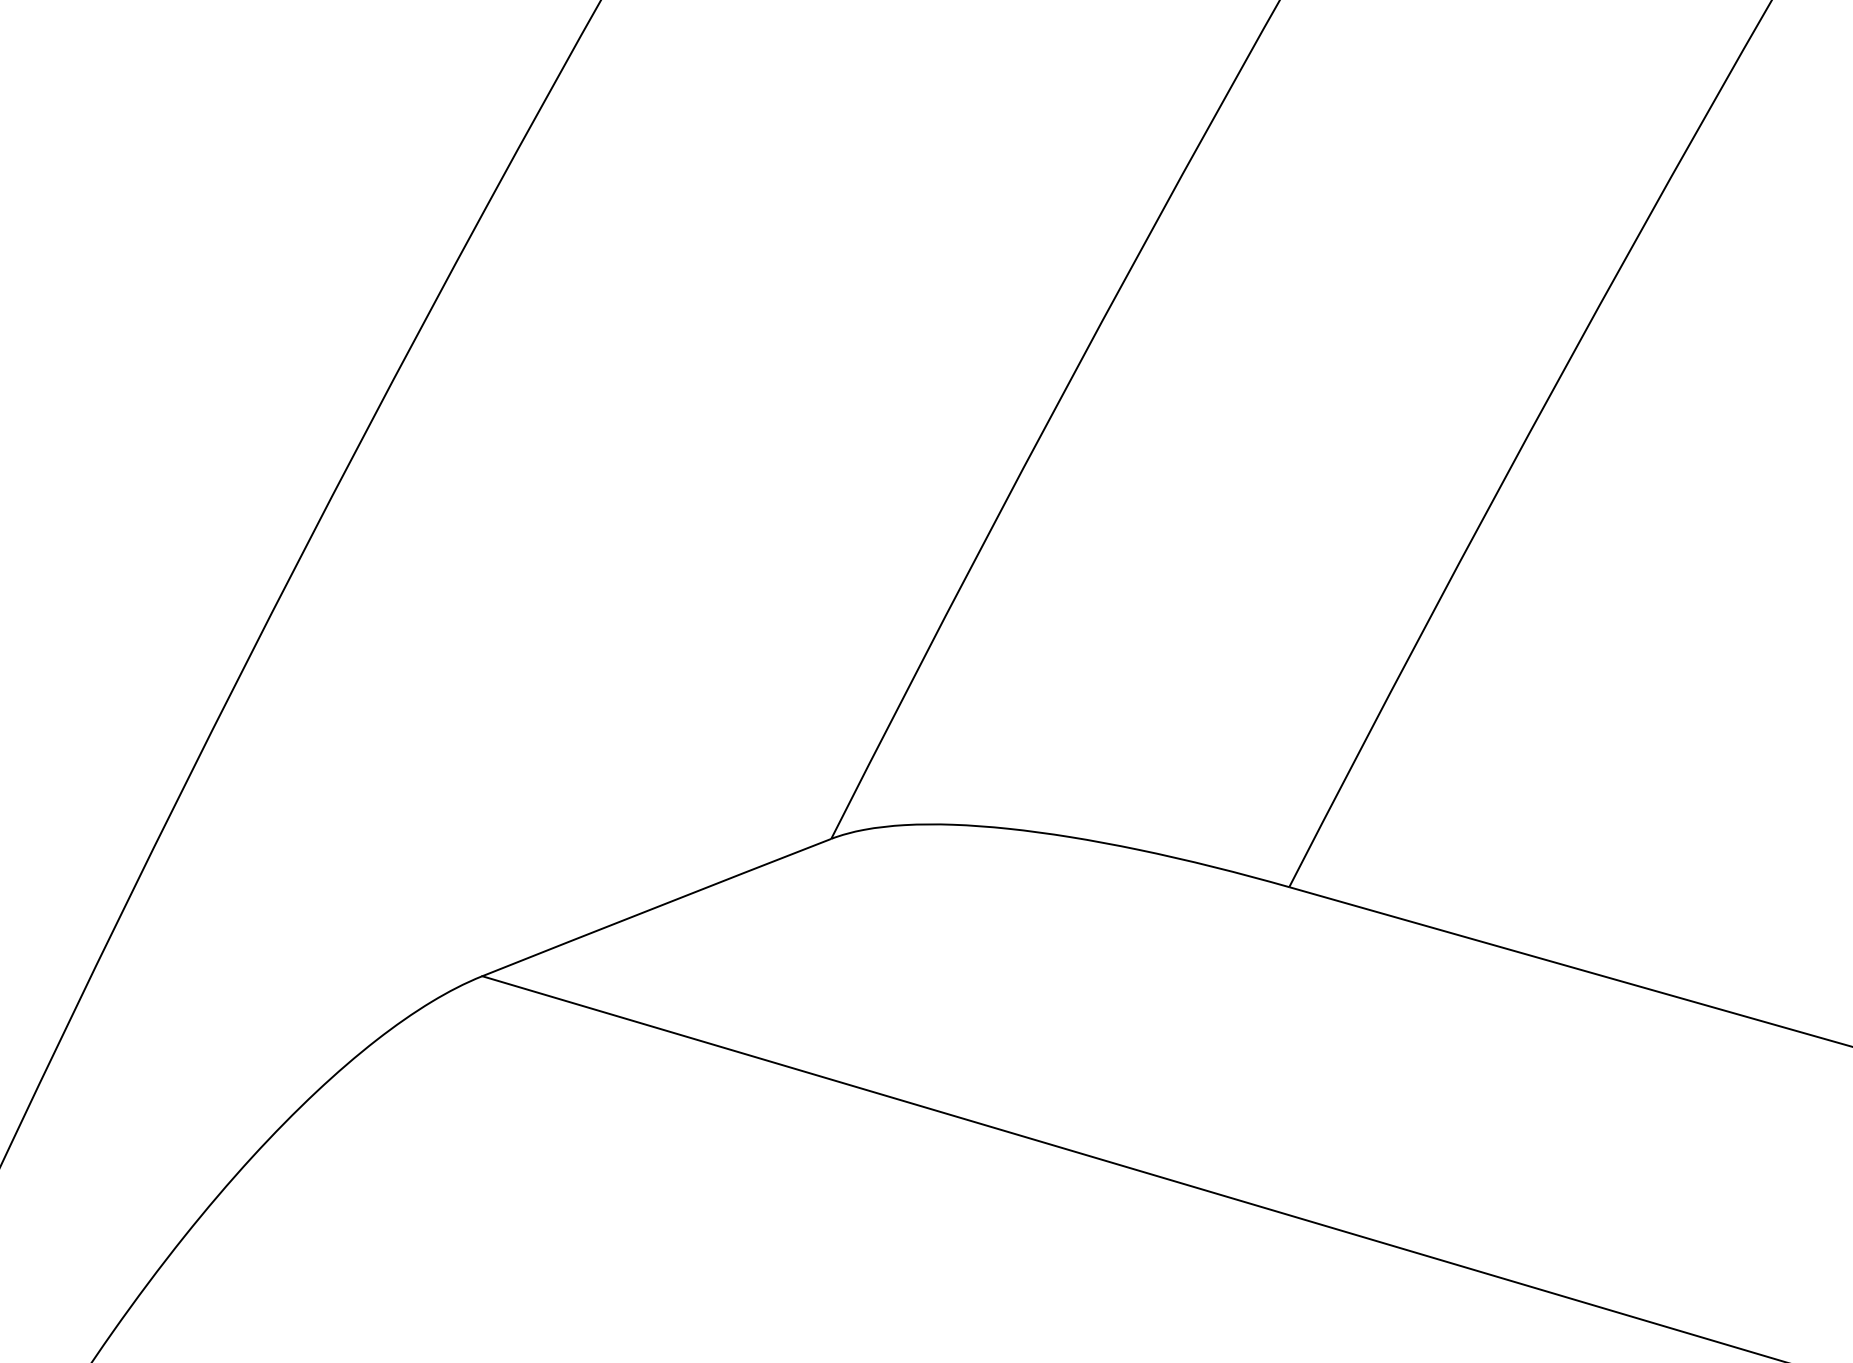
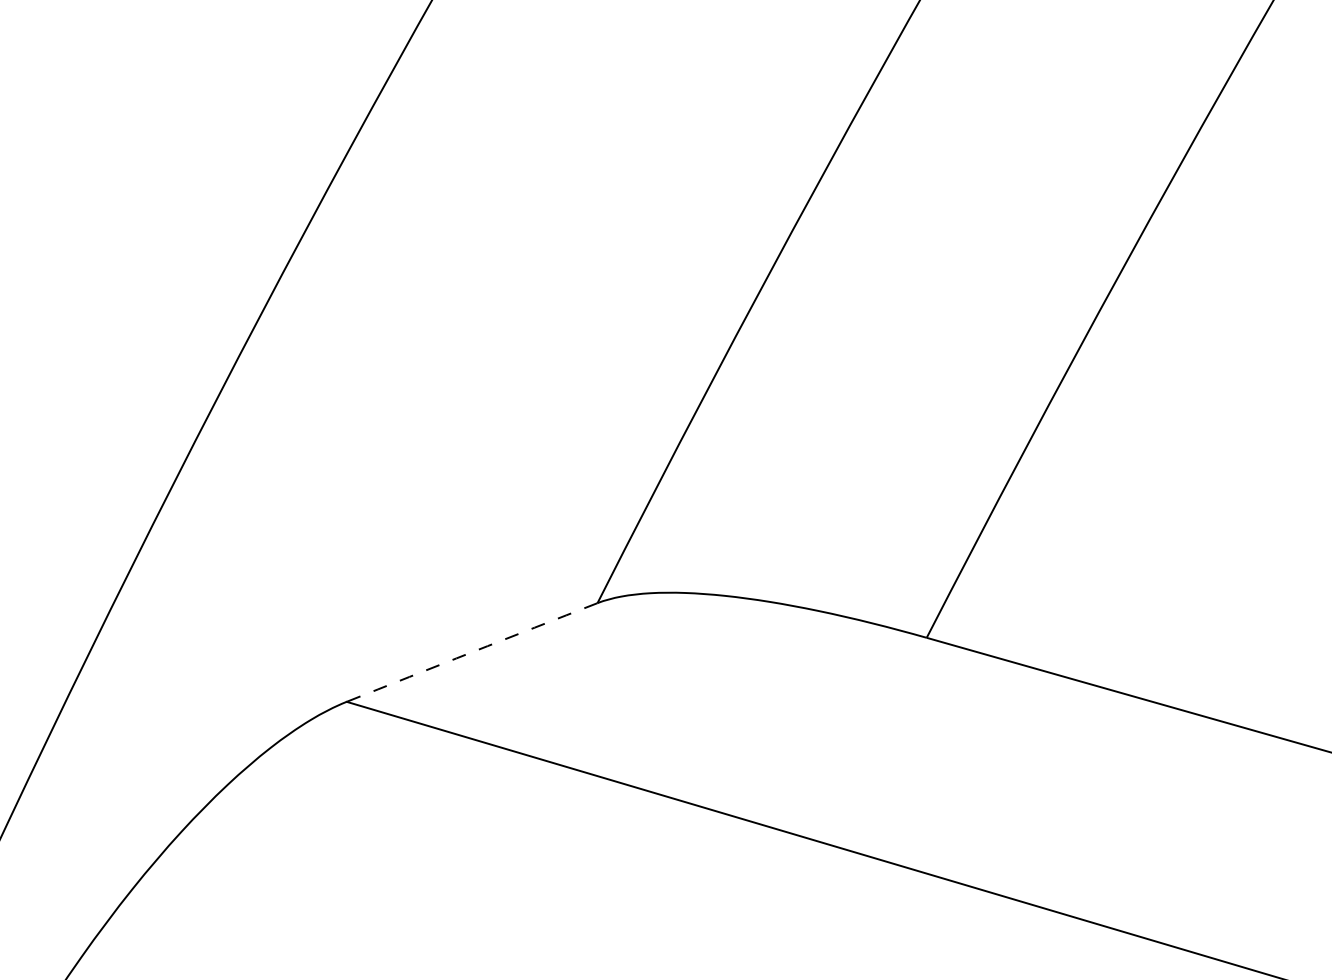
arc: (657, 907) -> (472, 652), solid -> dashed

